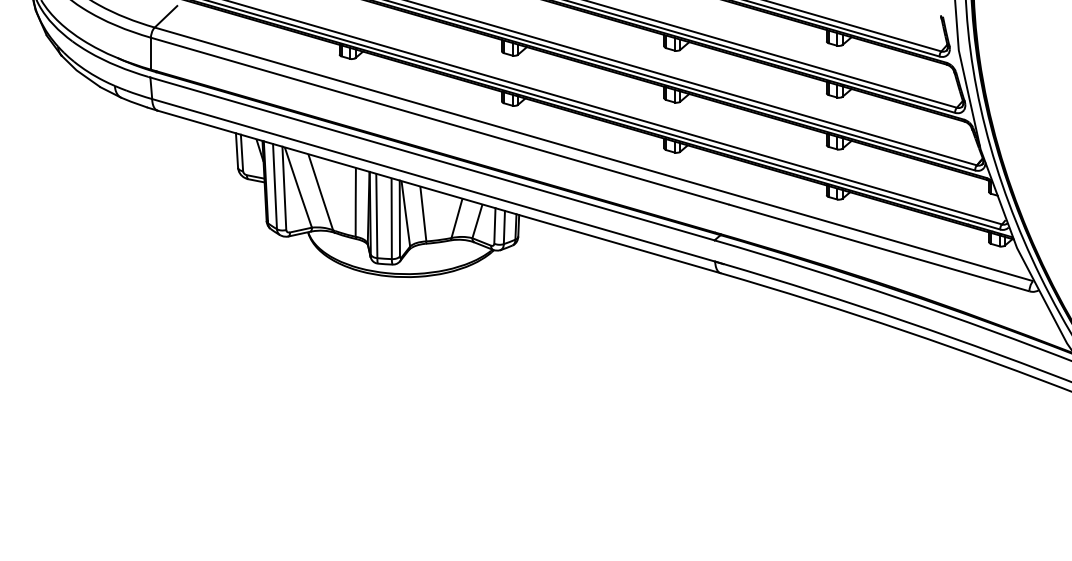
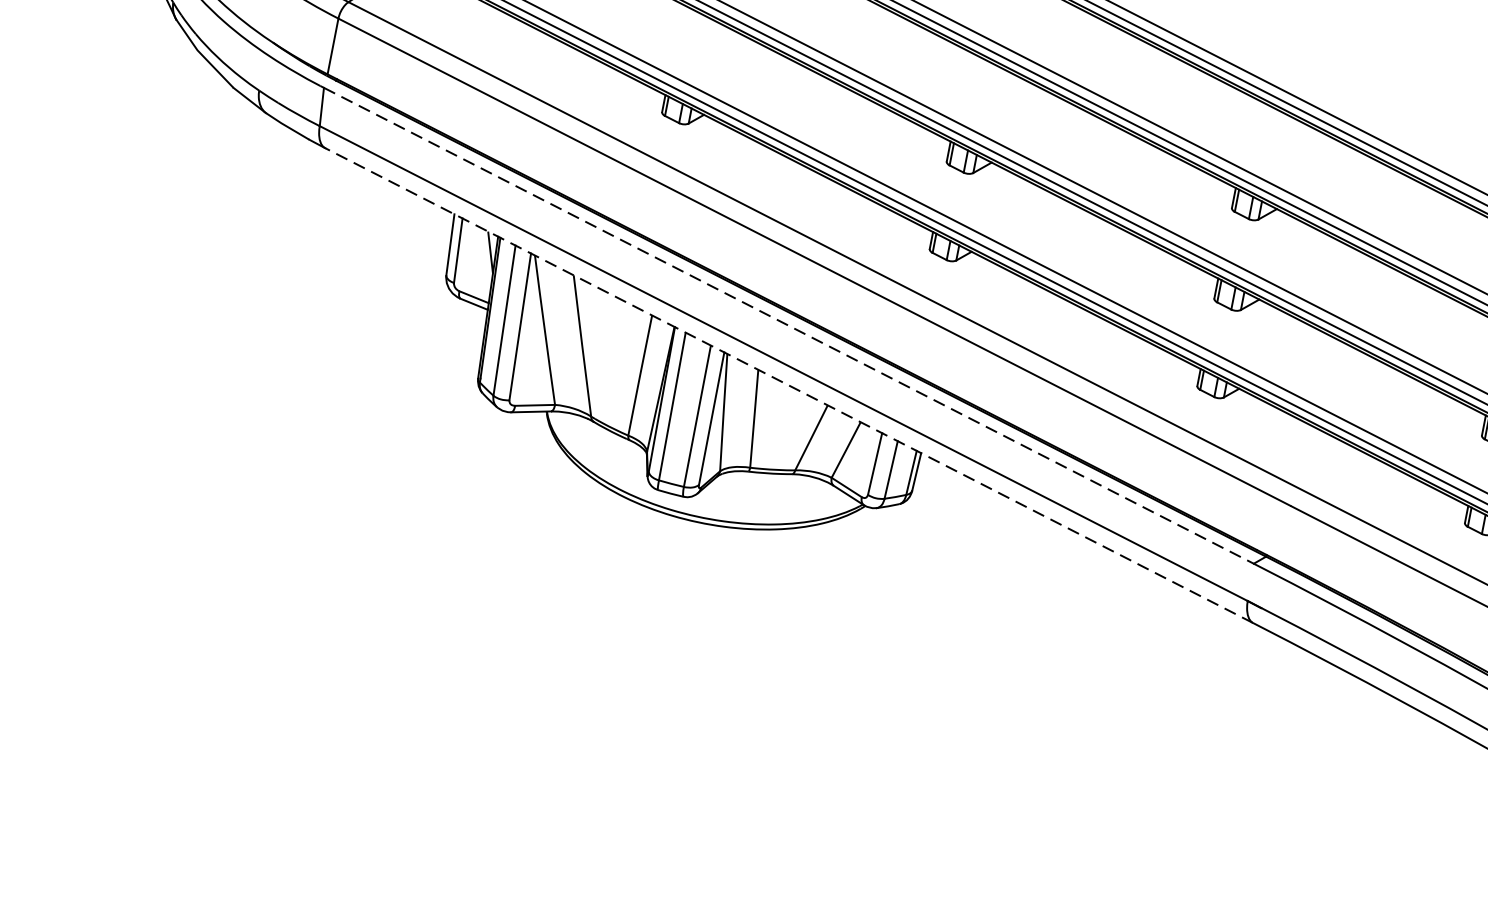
line: (432, 158) -> (789, 325), solid -> dashed
line: (438, 191) -> (788, 384), solid -> dashed

